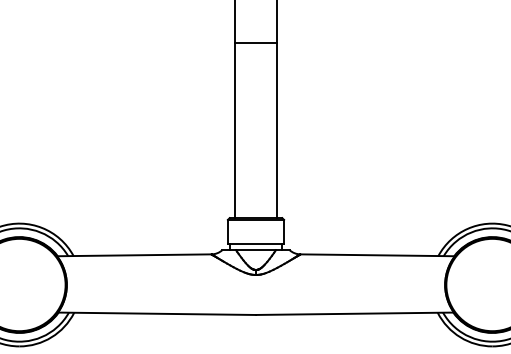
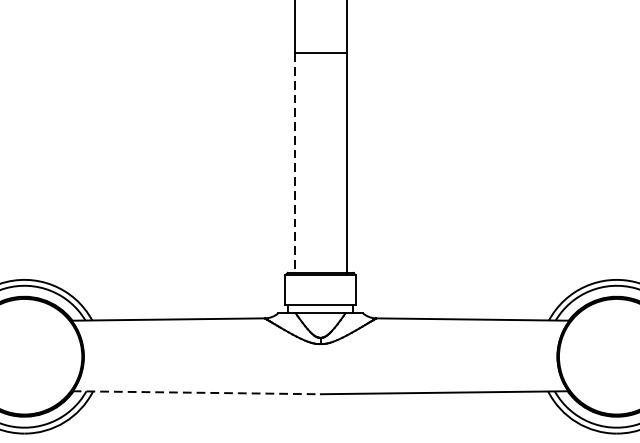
line: (235, 130) -> (294, 163), solid -> dashed
line: (157, 313) -> (197, 392), solid -> dashed

